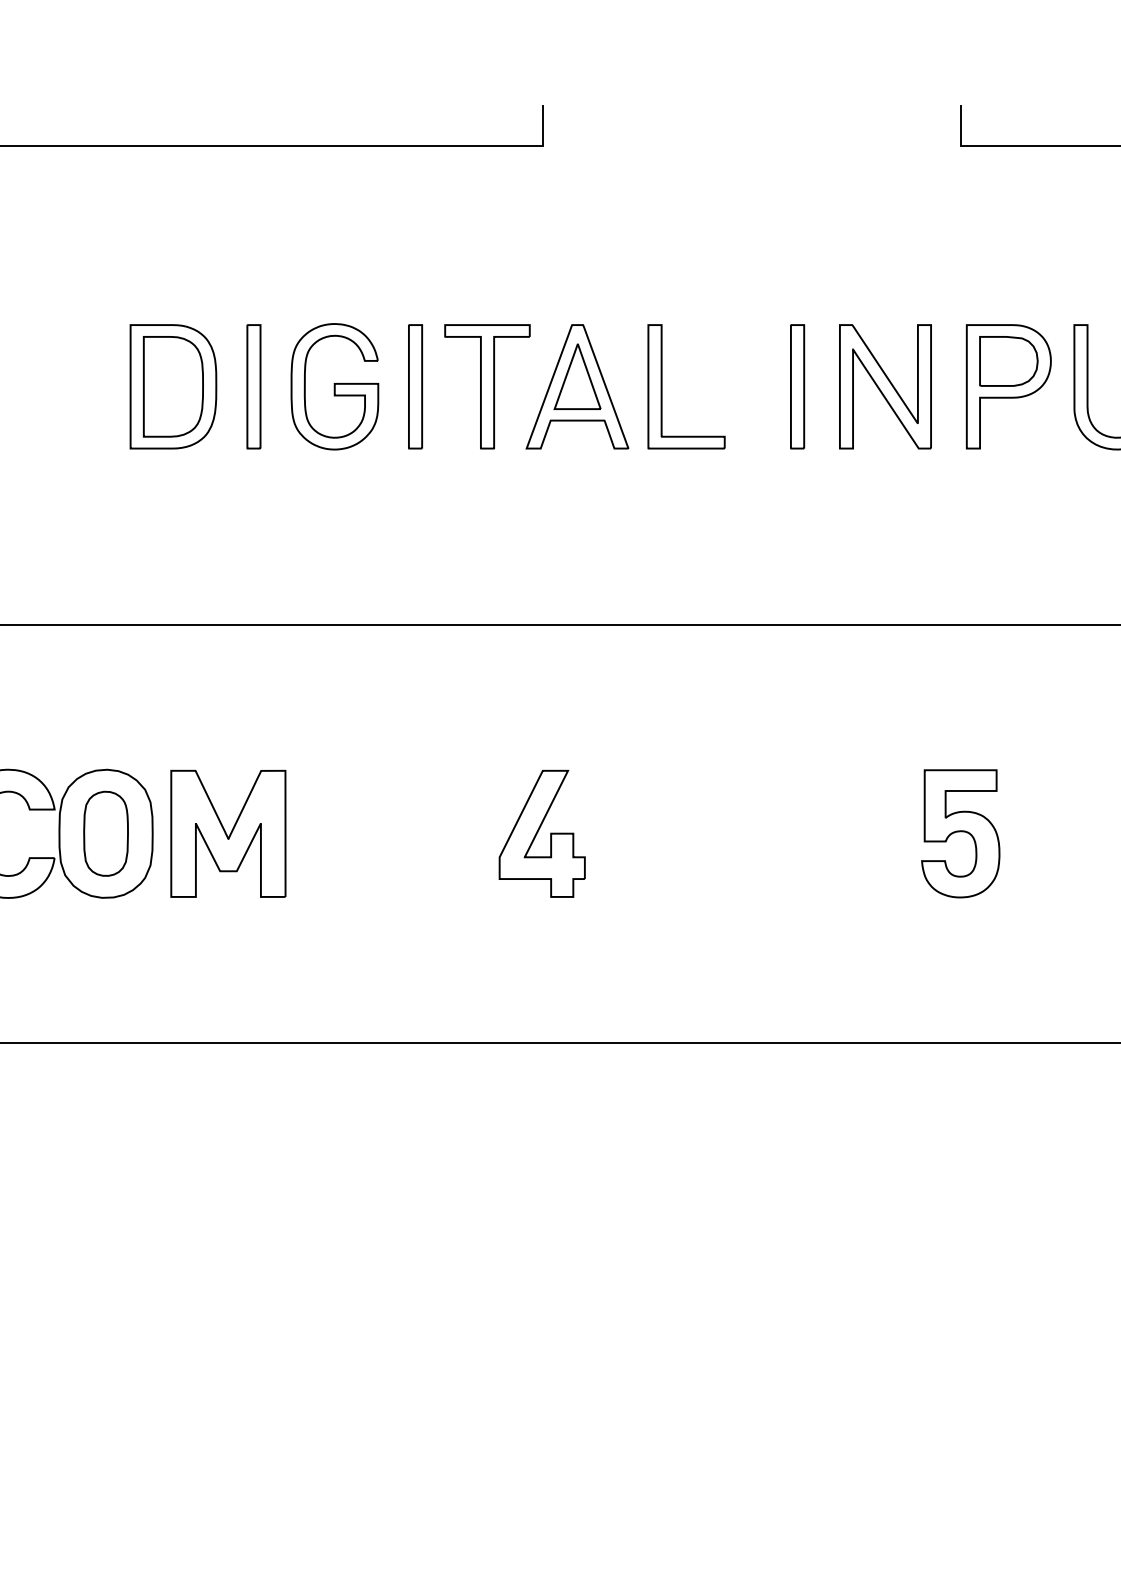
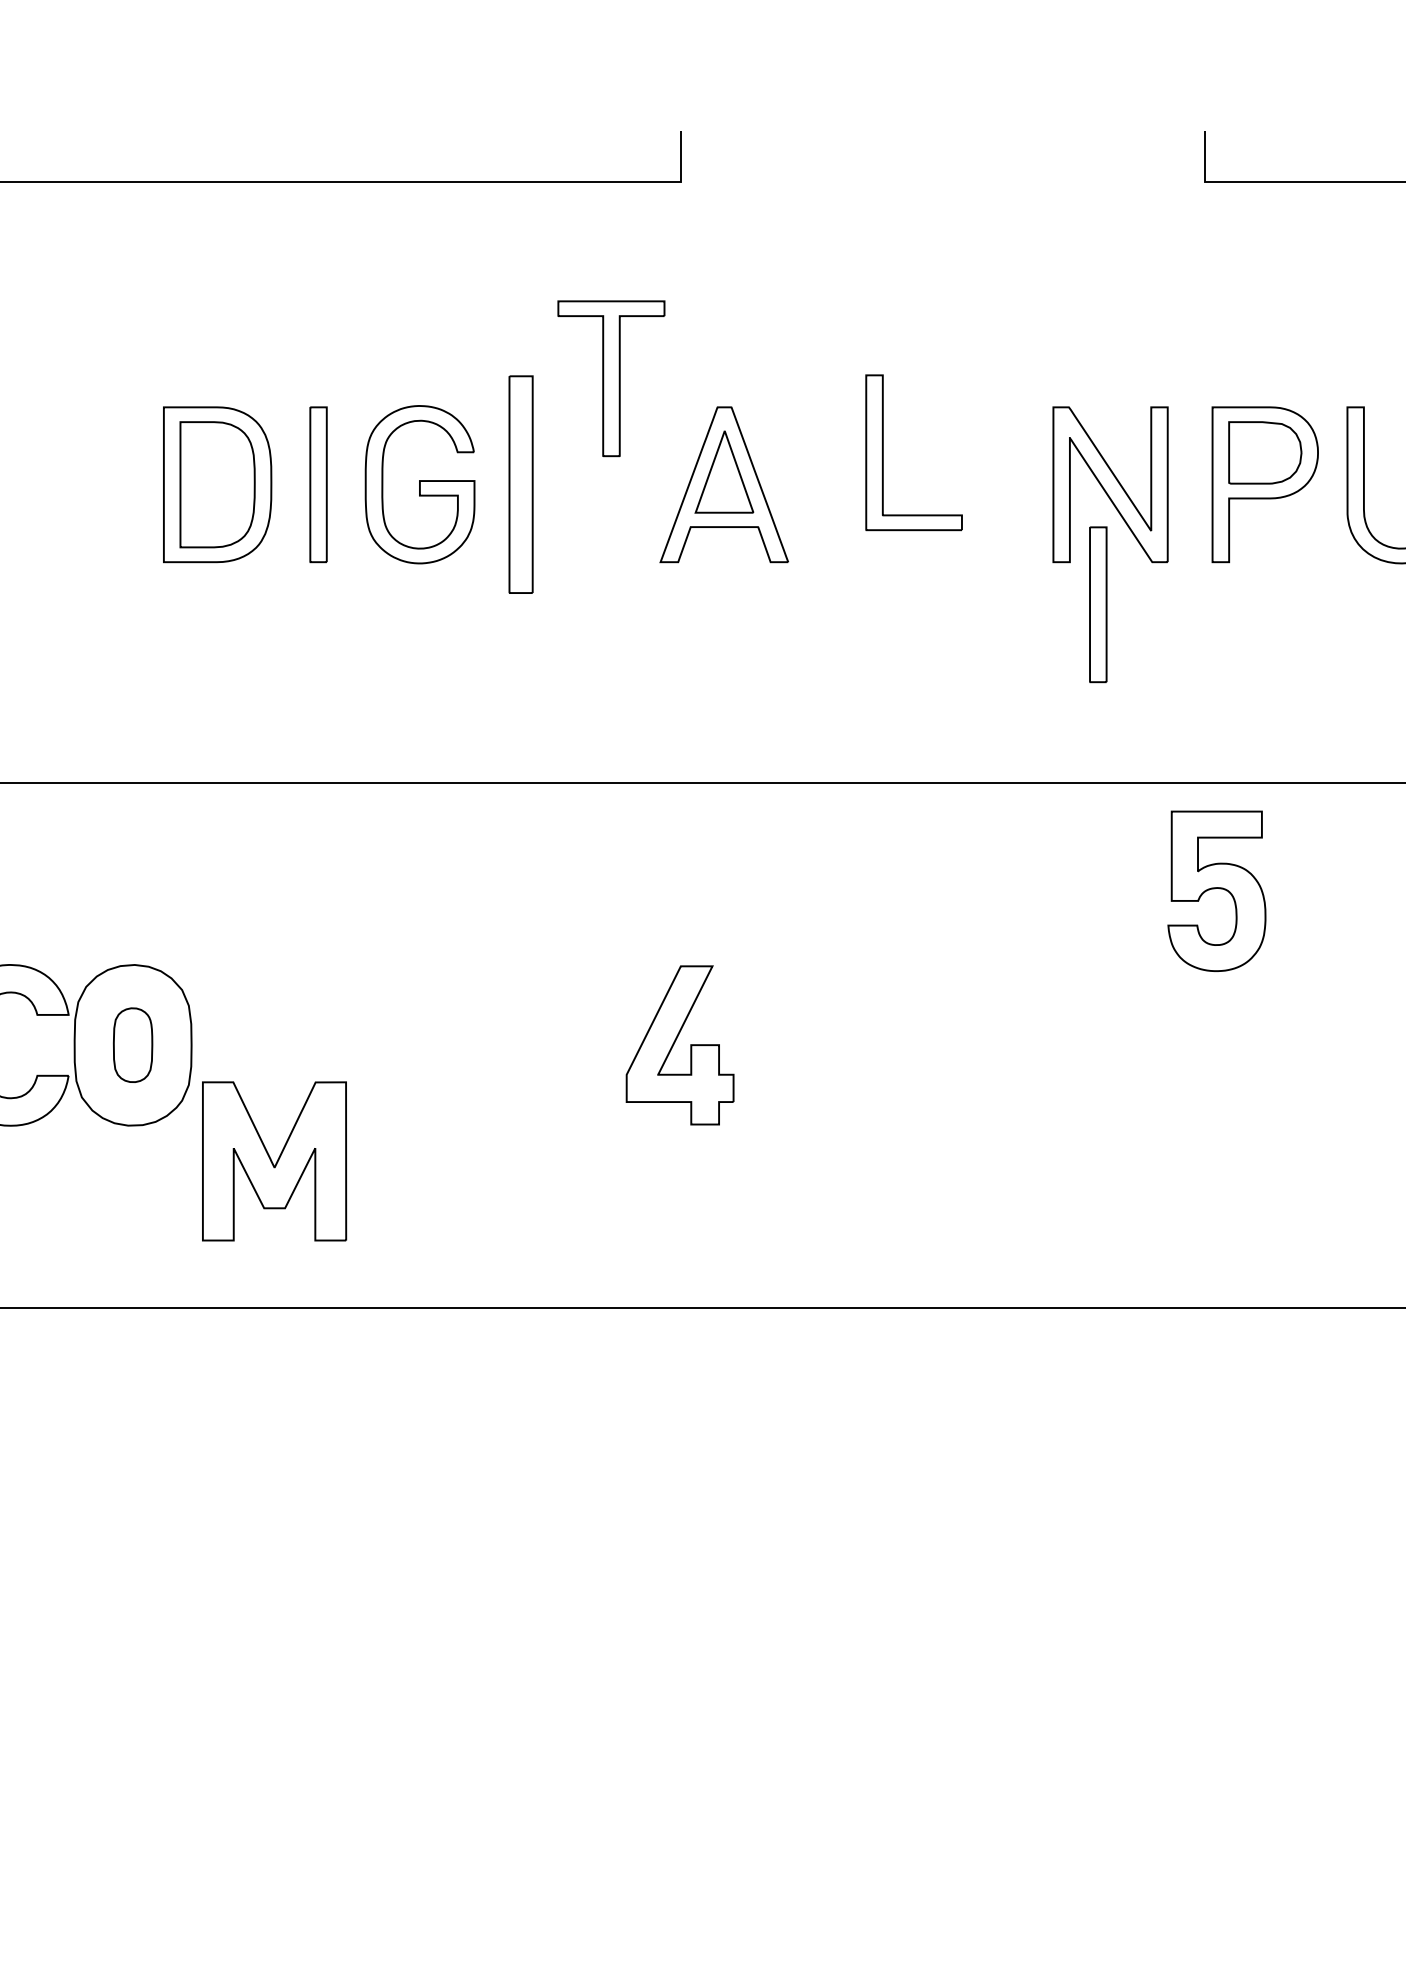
part: (415, 386) -> (521, 484), size x1.4
part: (487, 386) -> (611, 378), moved
part: (662, 386) -> (883, 452), moved
part: (797, 386) -> (1098, 604), moved
part: (105, 833) -> (132, 1044), size x0.7
part: (228, 833) -> (274, 1161), moved
part: (960, 833) -> (1216, 890), moved

